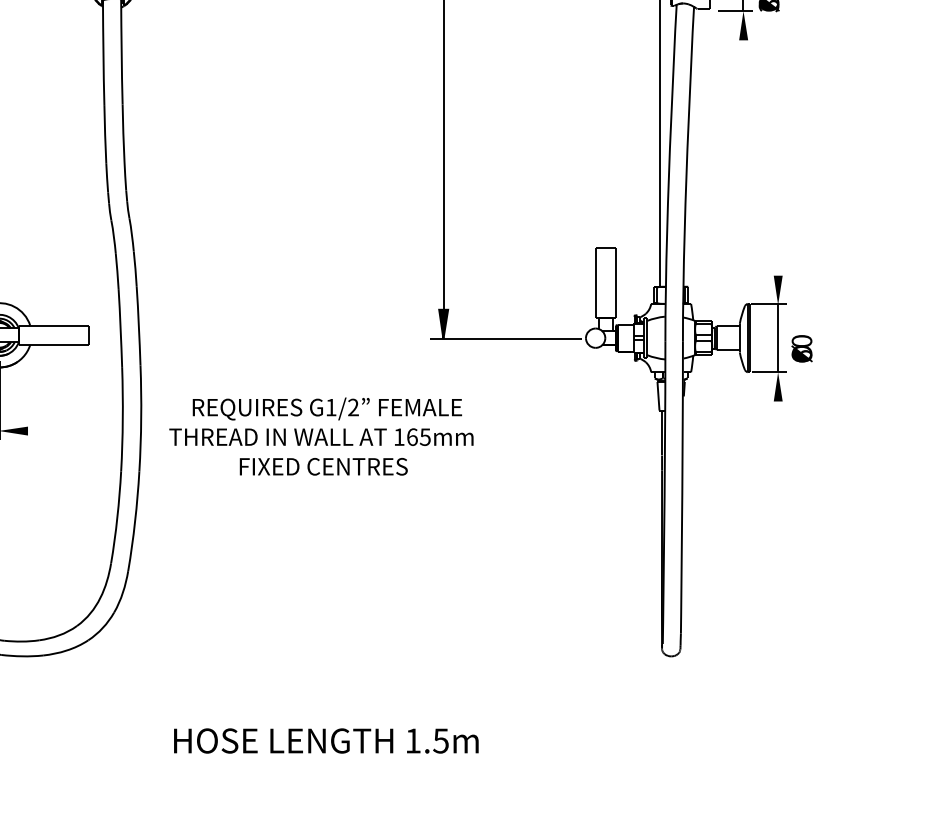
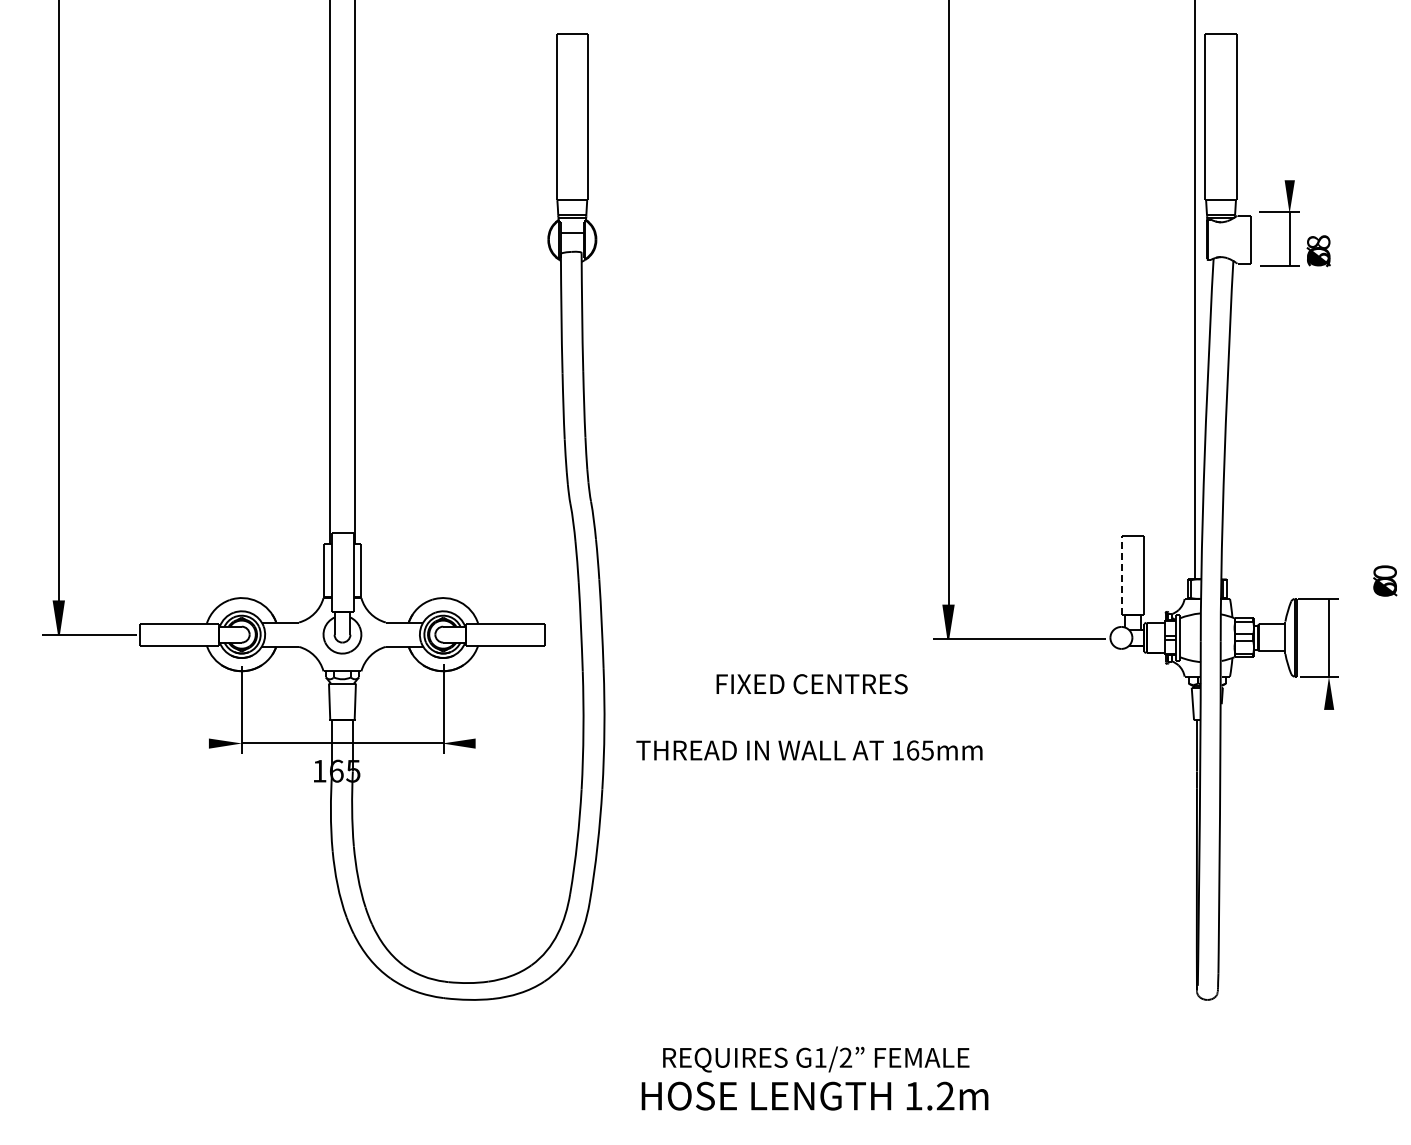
fill: (743, 25) -> (1289, 282), removed
line: (596, 283) -> (1122, 575), solid -> dashed
fill: (778, 290) -> (1329, 583), removed
text: (802, 348) -> (1385, 580), moved
text: (327, 409) -> (816, 1059), moved
text: (323, 467) -> (811, 684), moved
text: (441, 740) -> (945, 1095), 1.5m -> 1.2m

